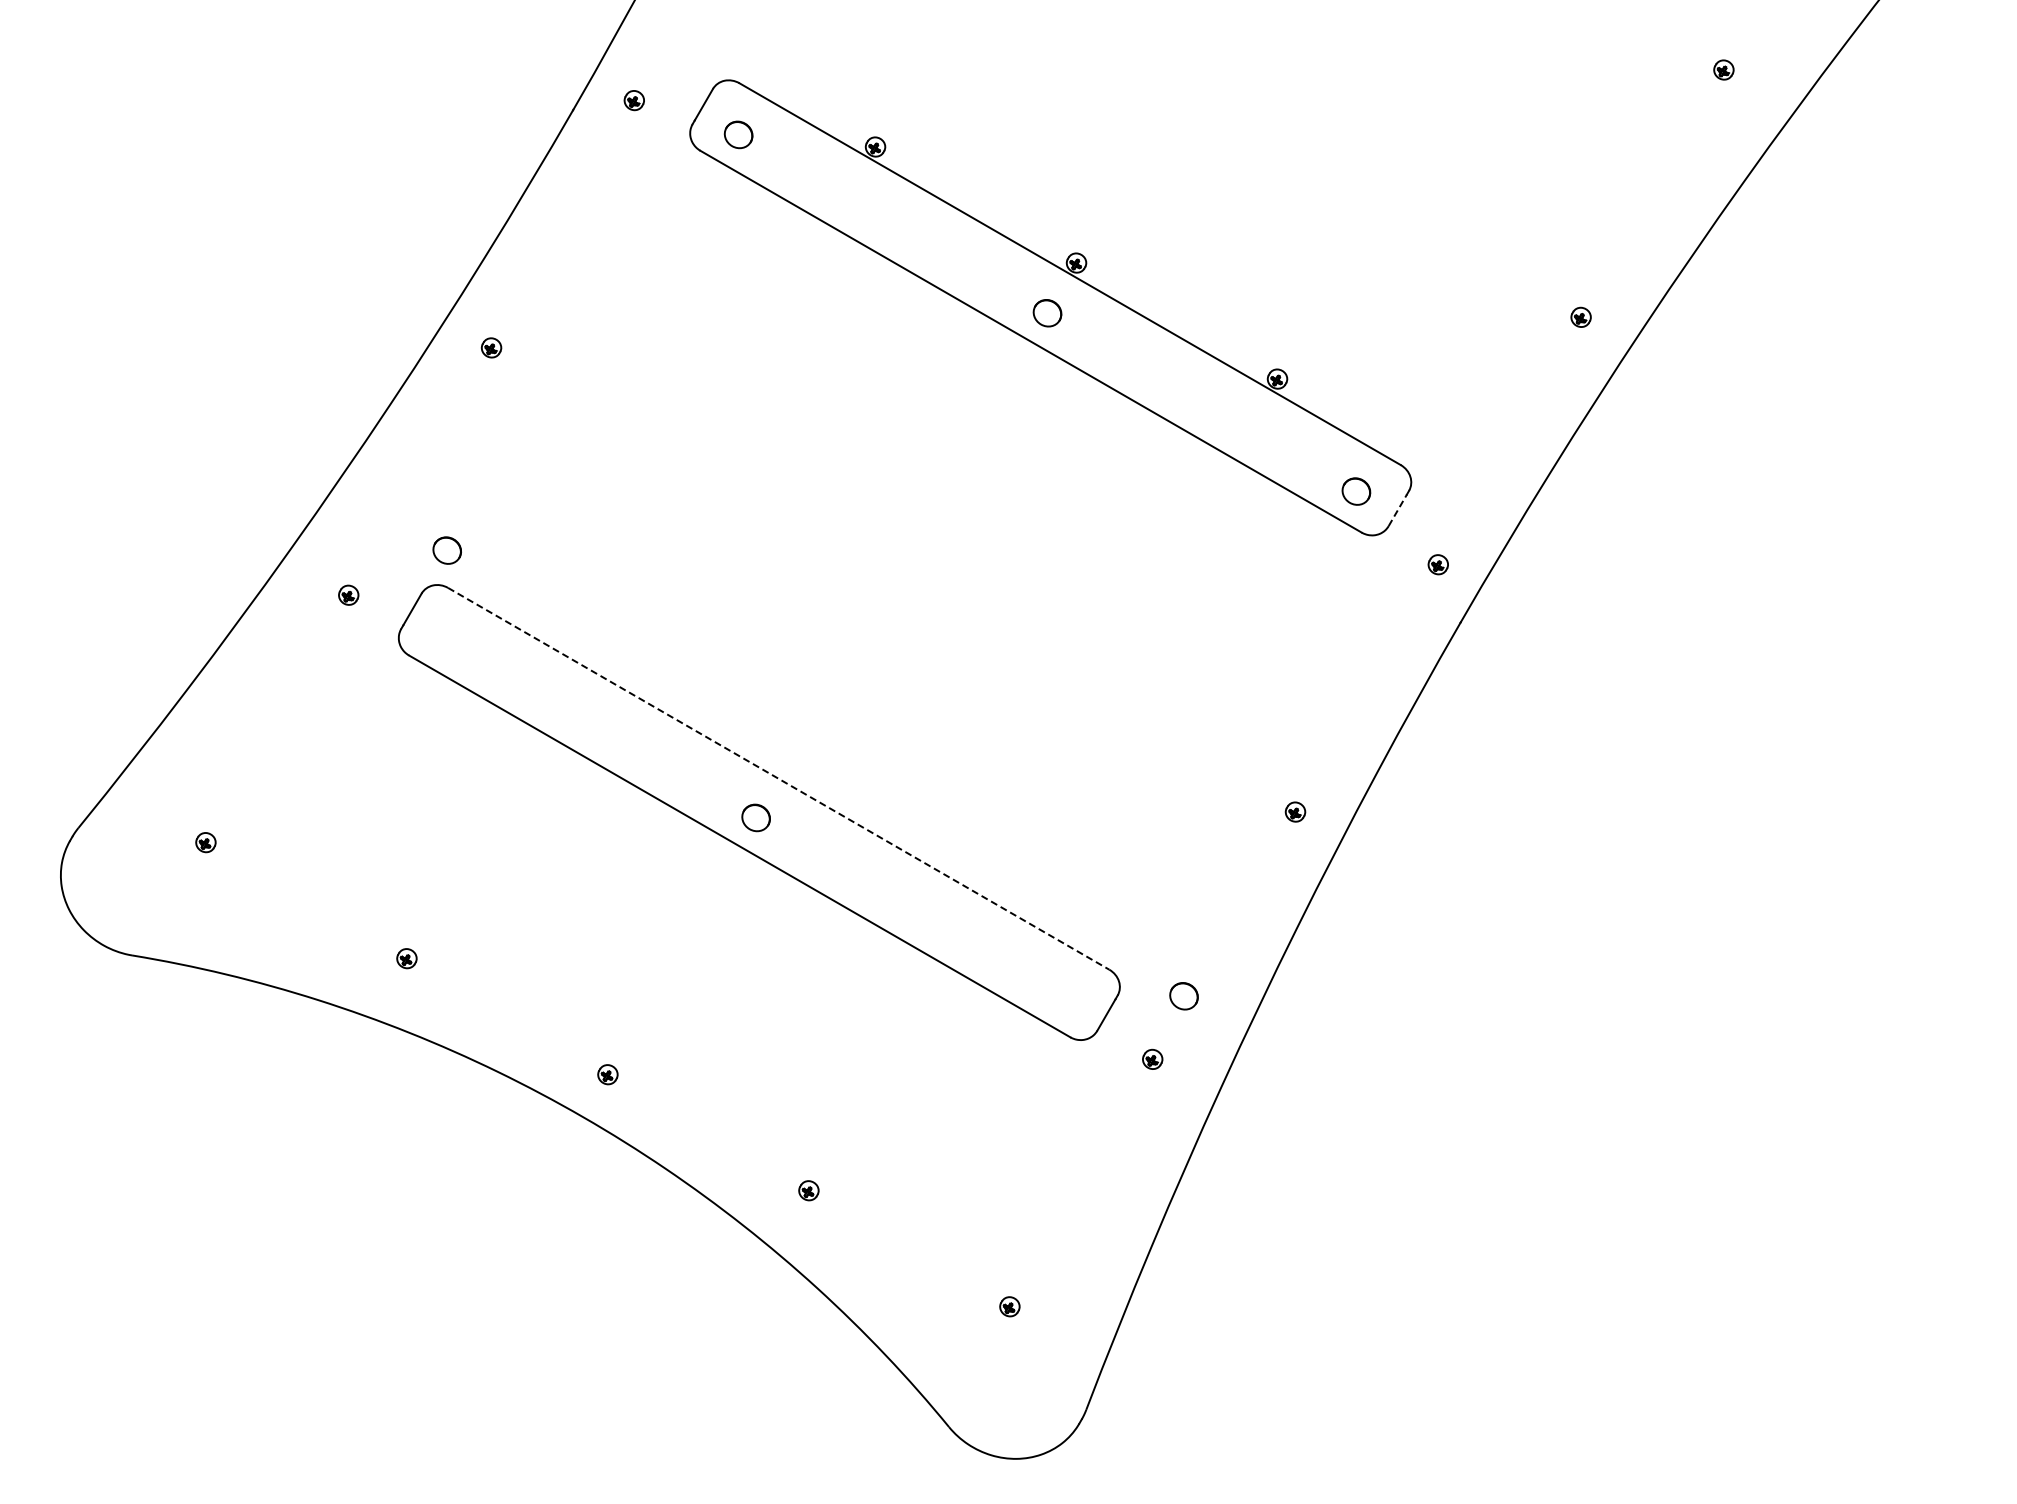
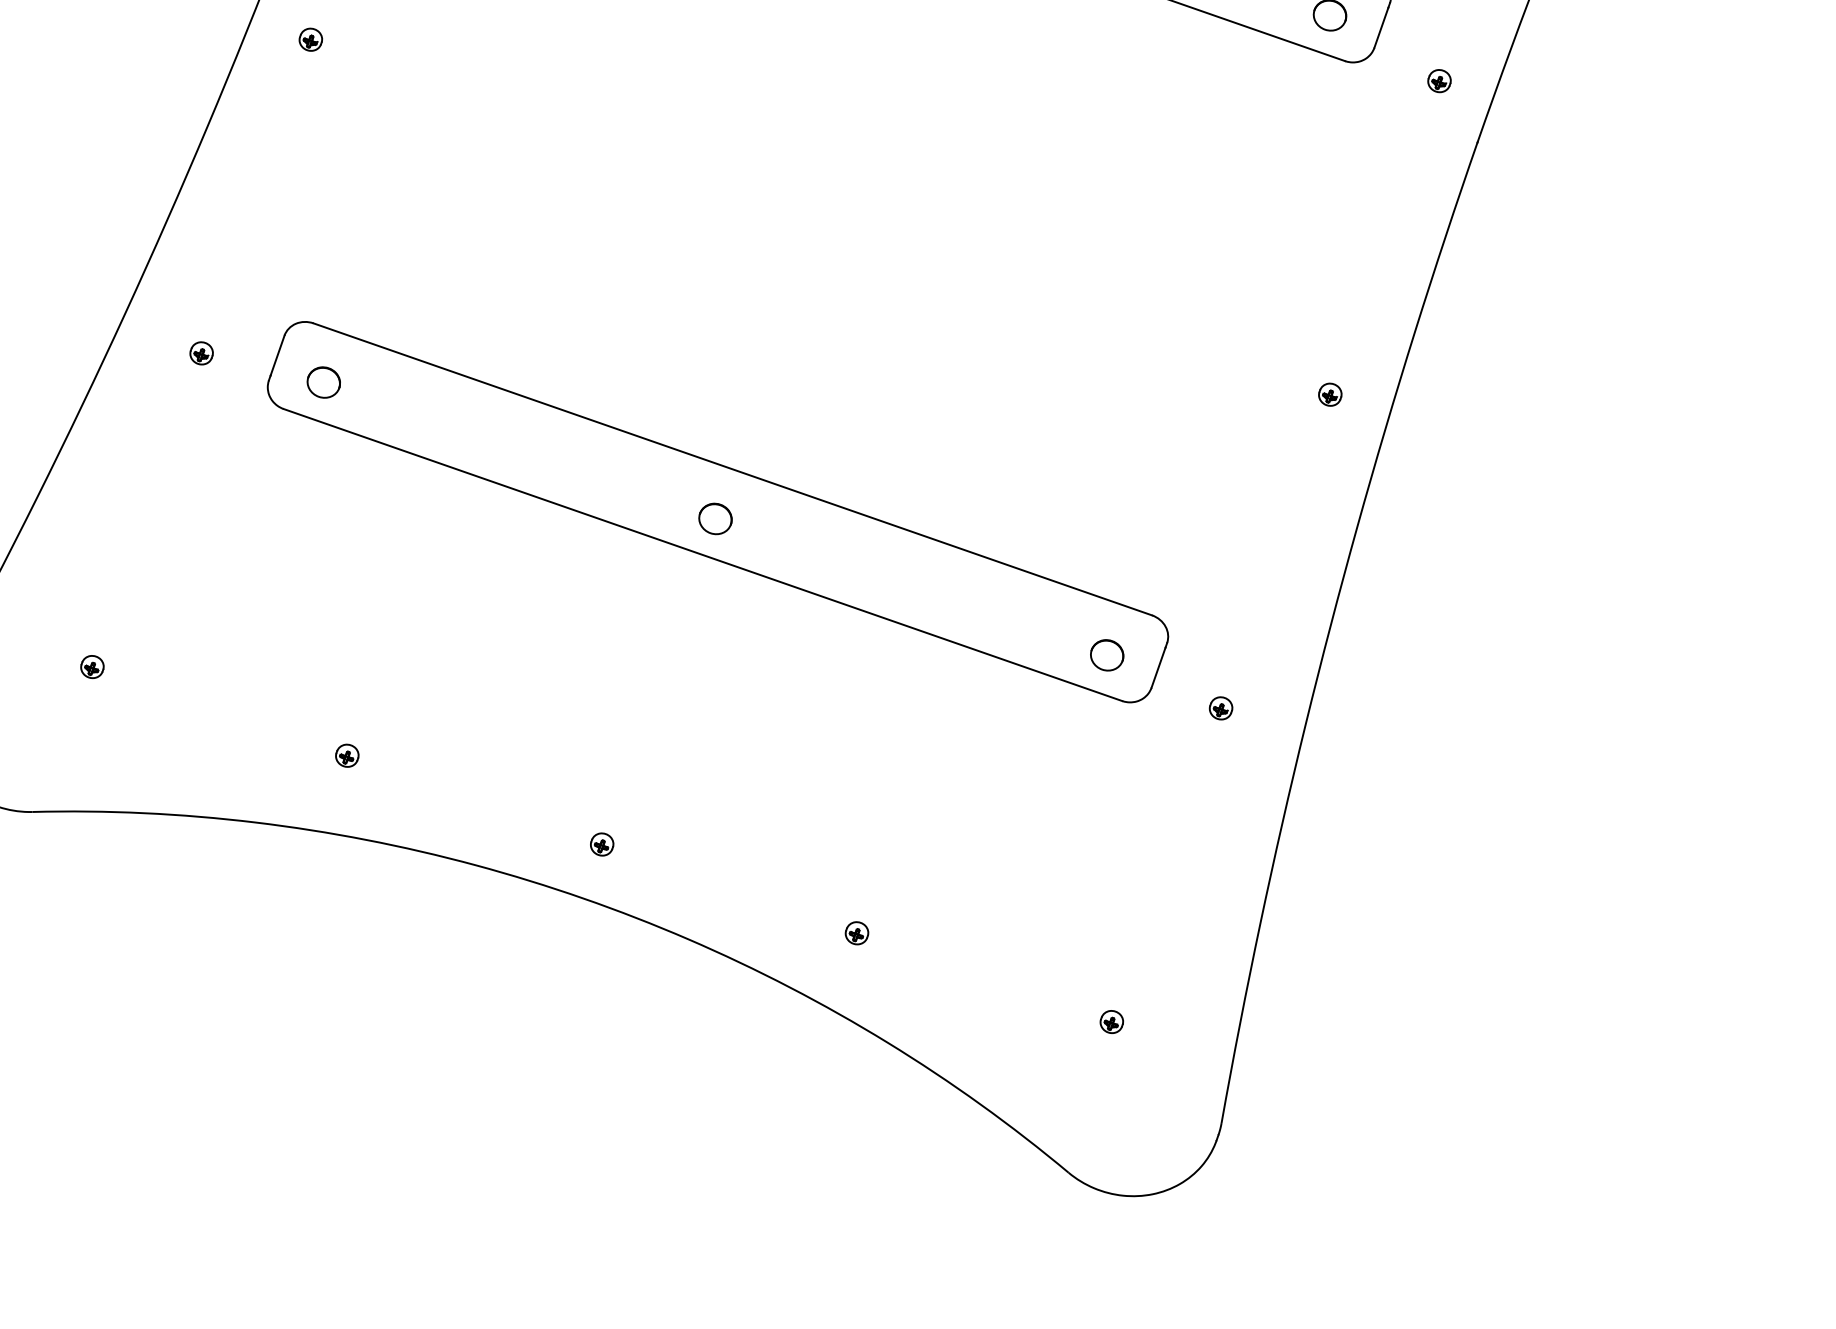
line: (1398, 509) -> (1382, 26), dashed -> solid
part: (446, 550) -> (322, 382), moved
line: (778, 778) -> (732, 469), dashed -> solid
part: (1183, 996) -> (1106, 655), moved

